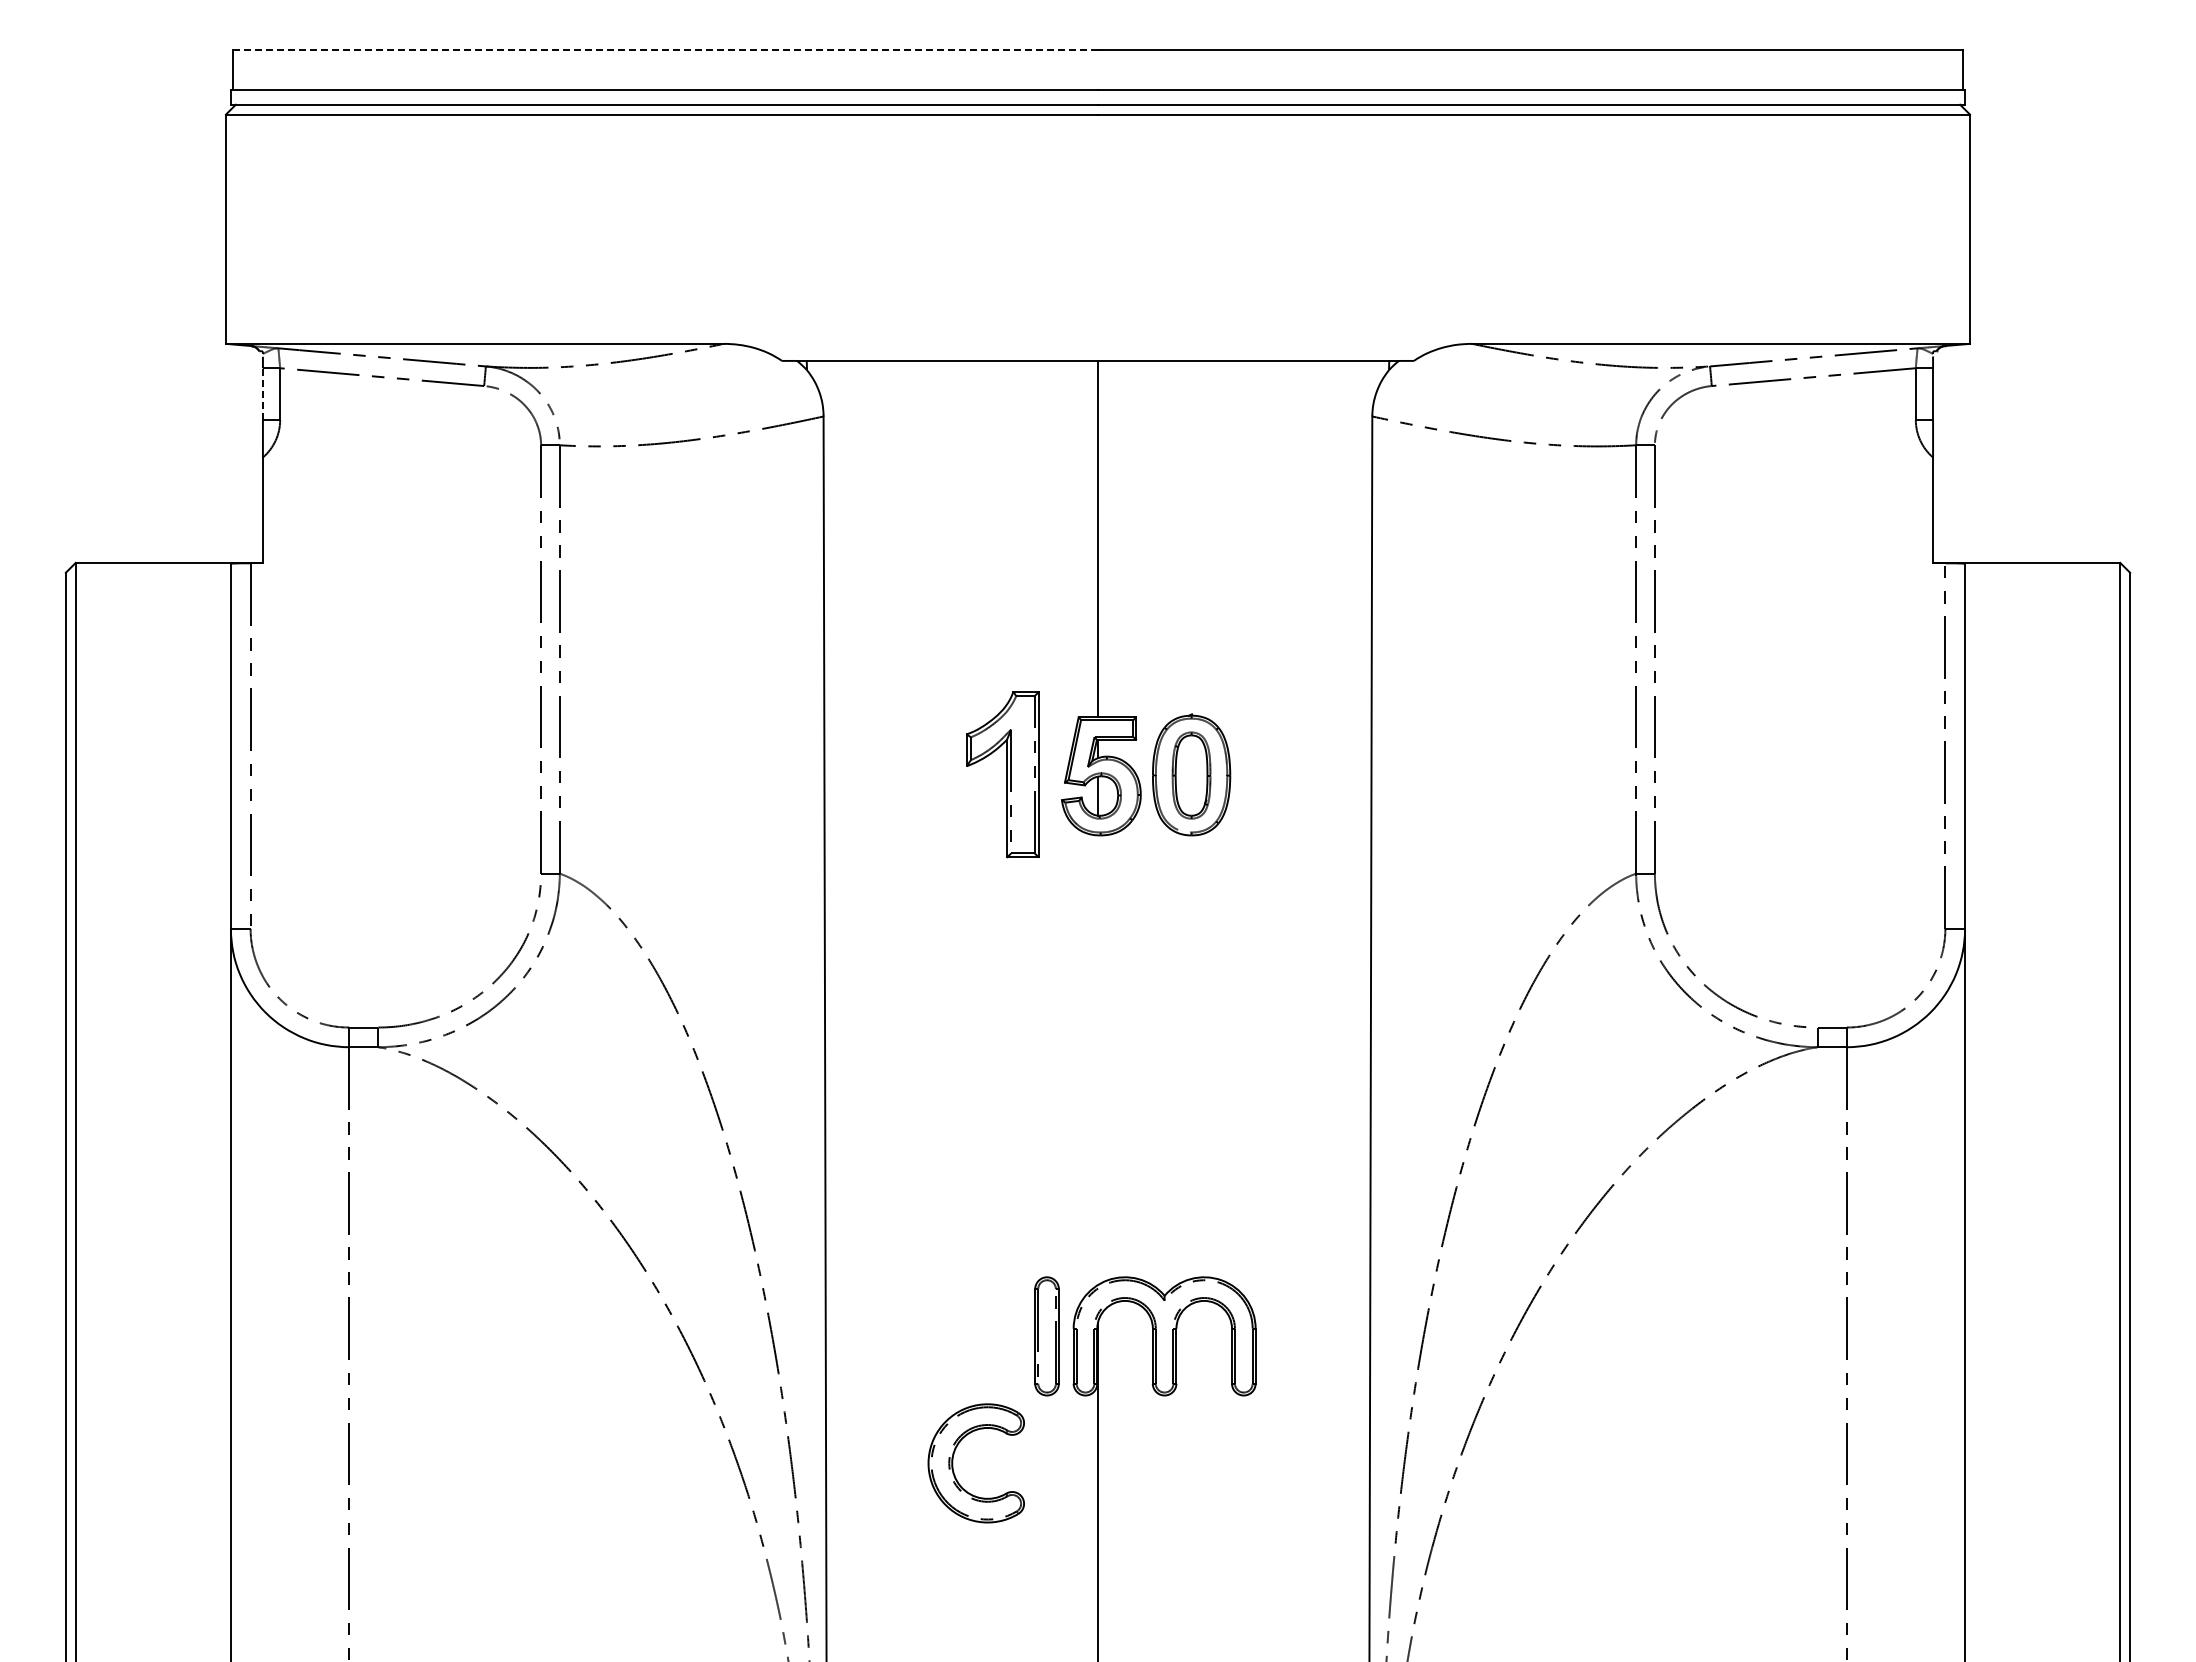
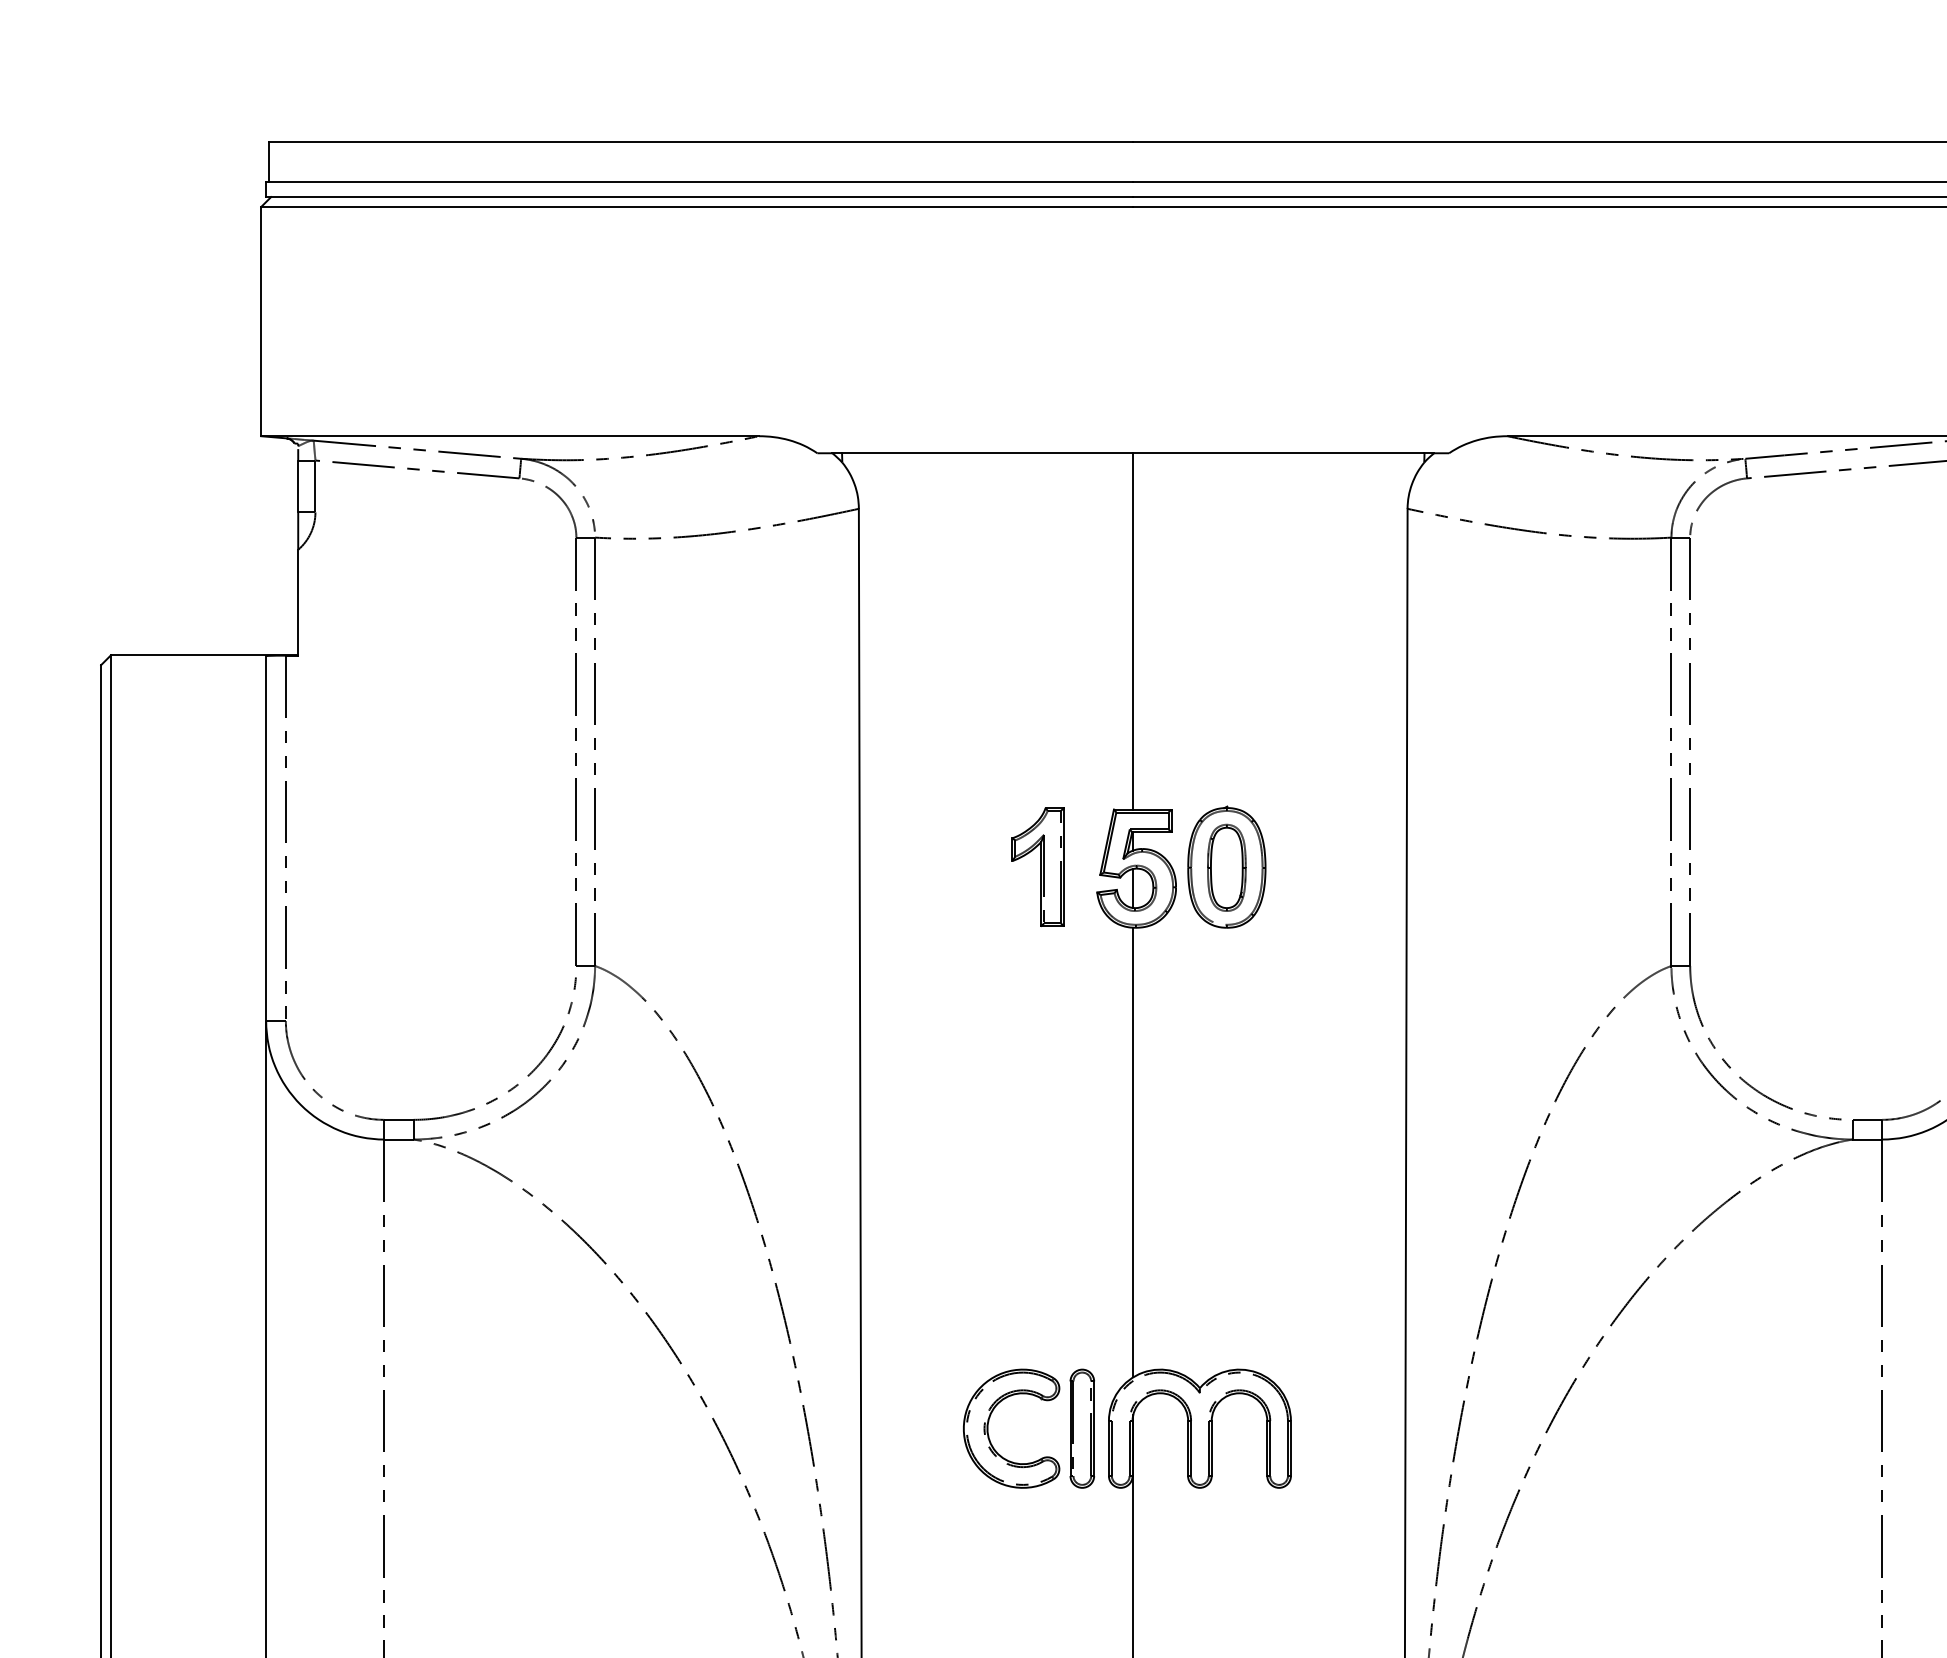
line: (666, 49) -> (701, 141), dashed -> solid
line: (262, 394) -> (297, 486), dashed -> solid
part: (1002, 774) -> (1037, 866), size x0.71
line: (1098, 1060) -> (1133, 1152), added
part: (953, 1463) -> (988, 1428), moved

